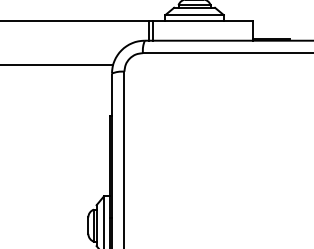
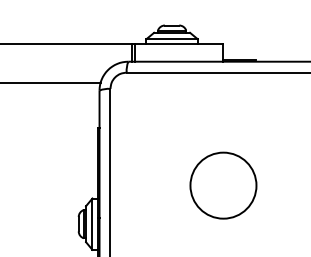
circle: (253, 181) -> (223, 185), added

